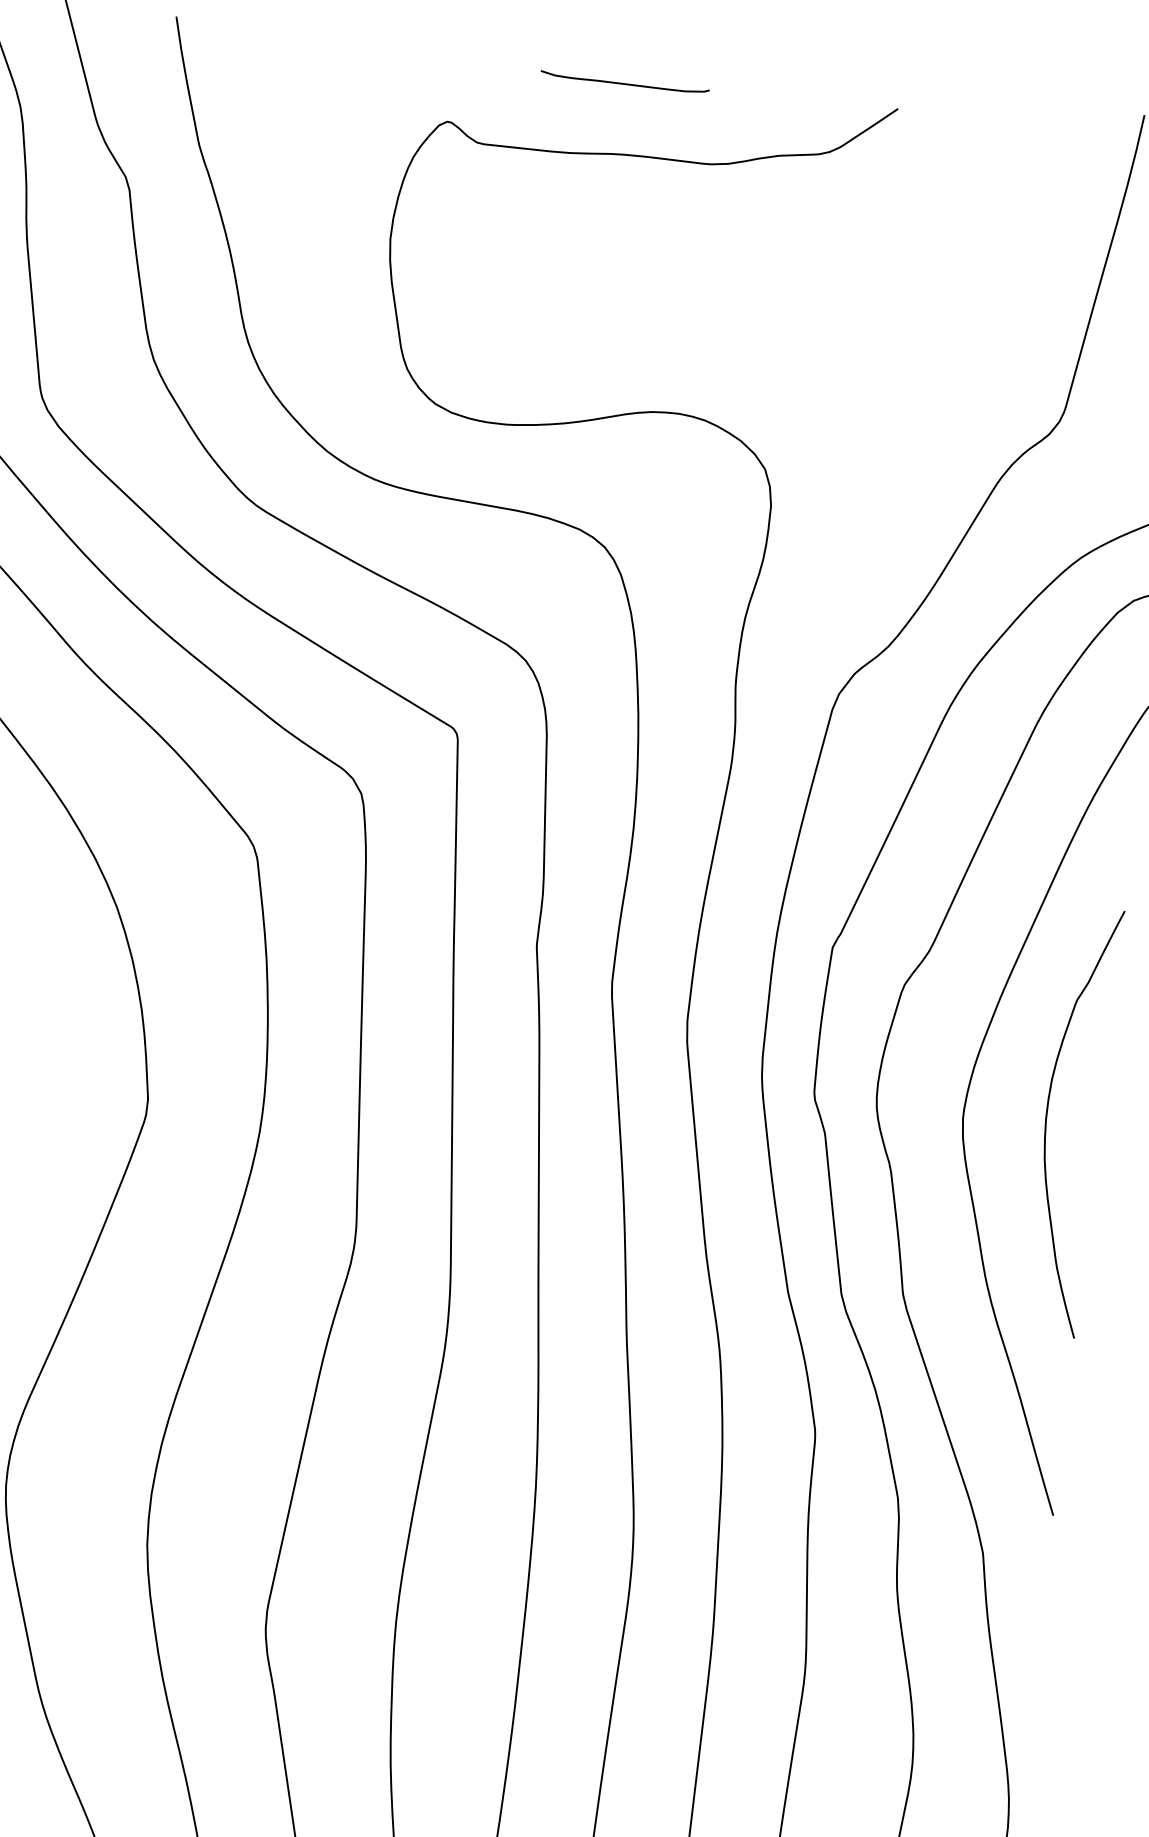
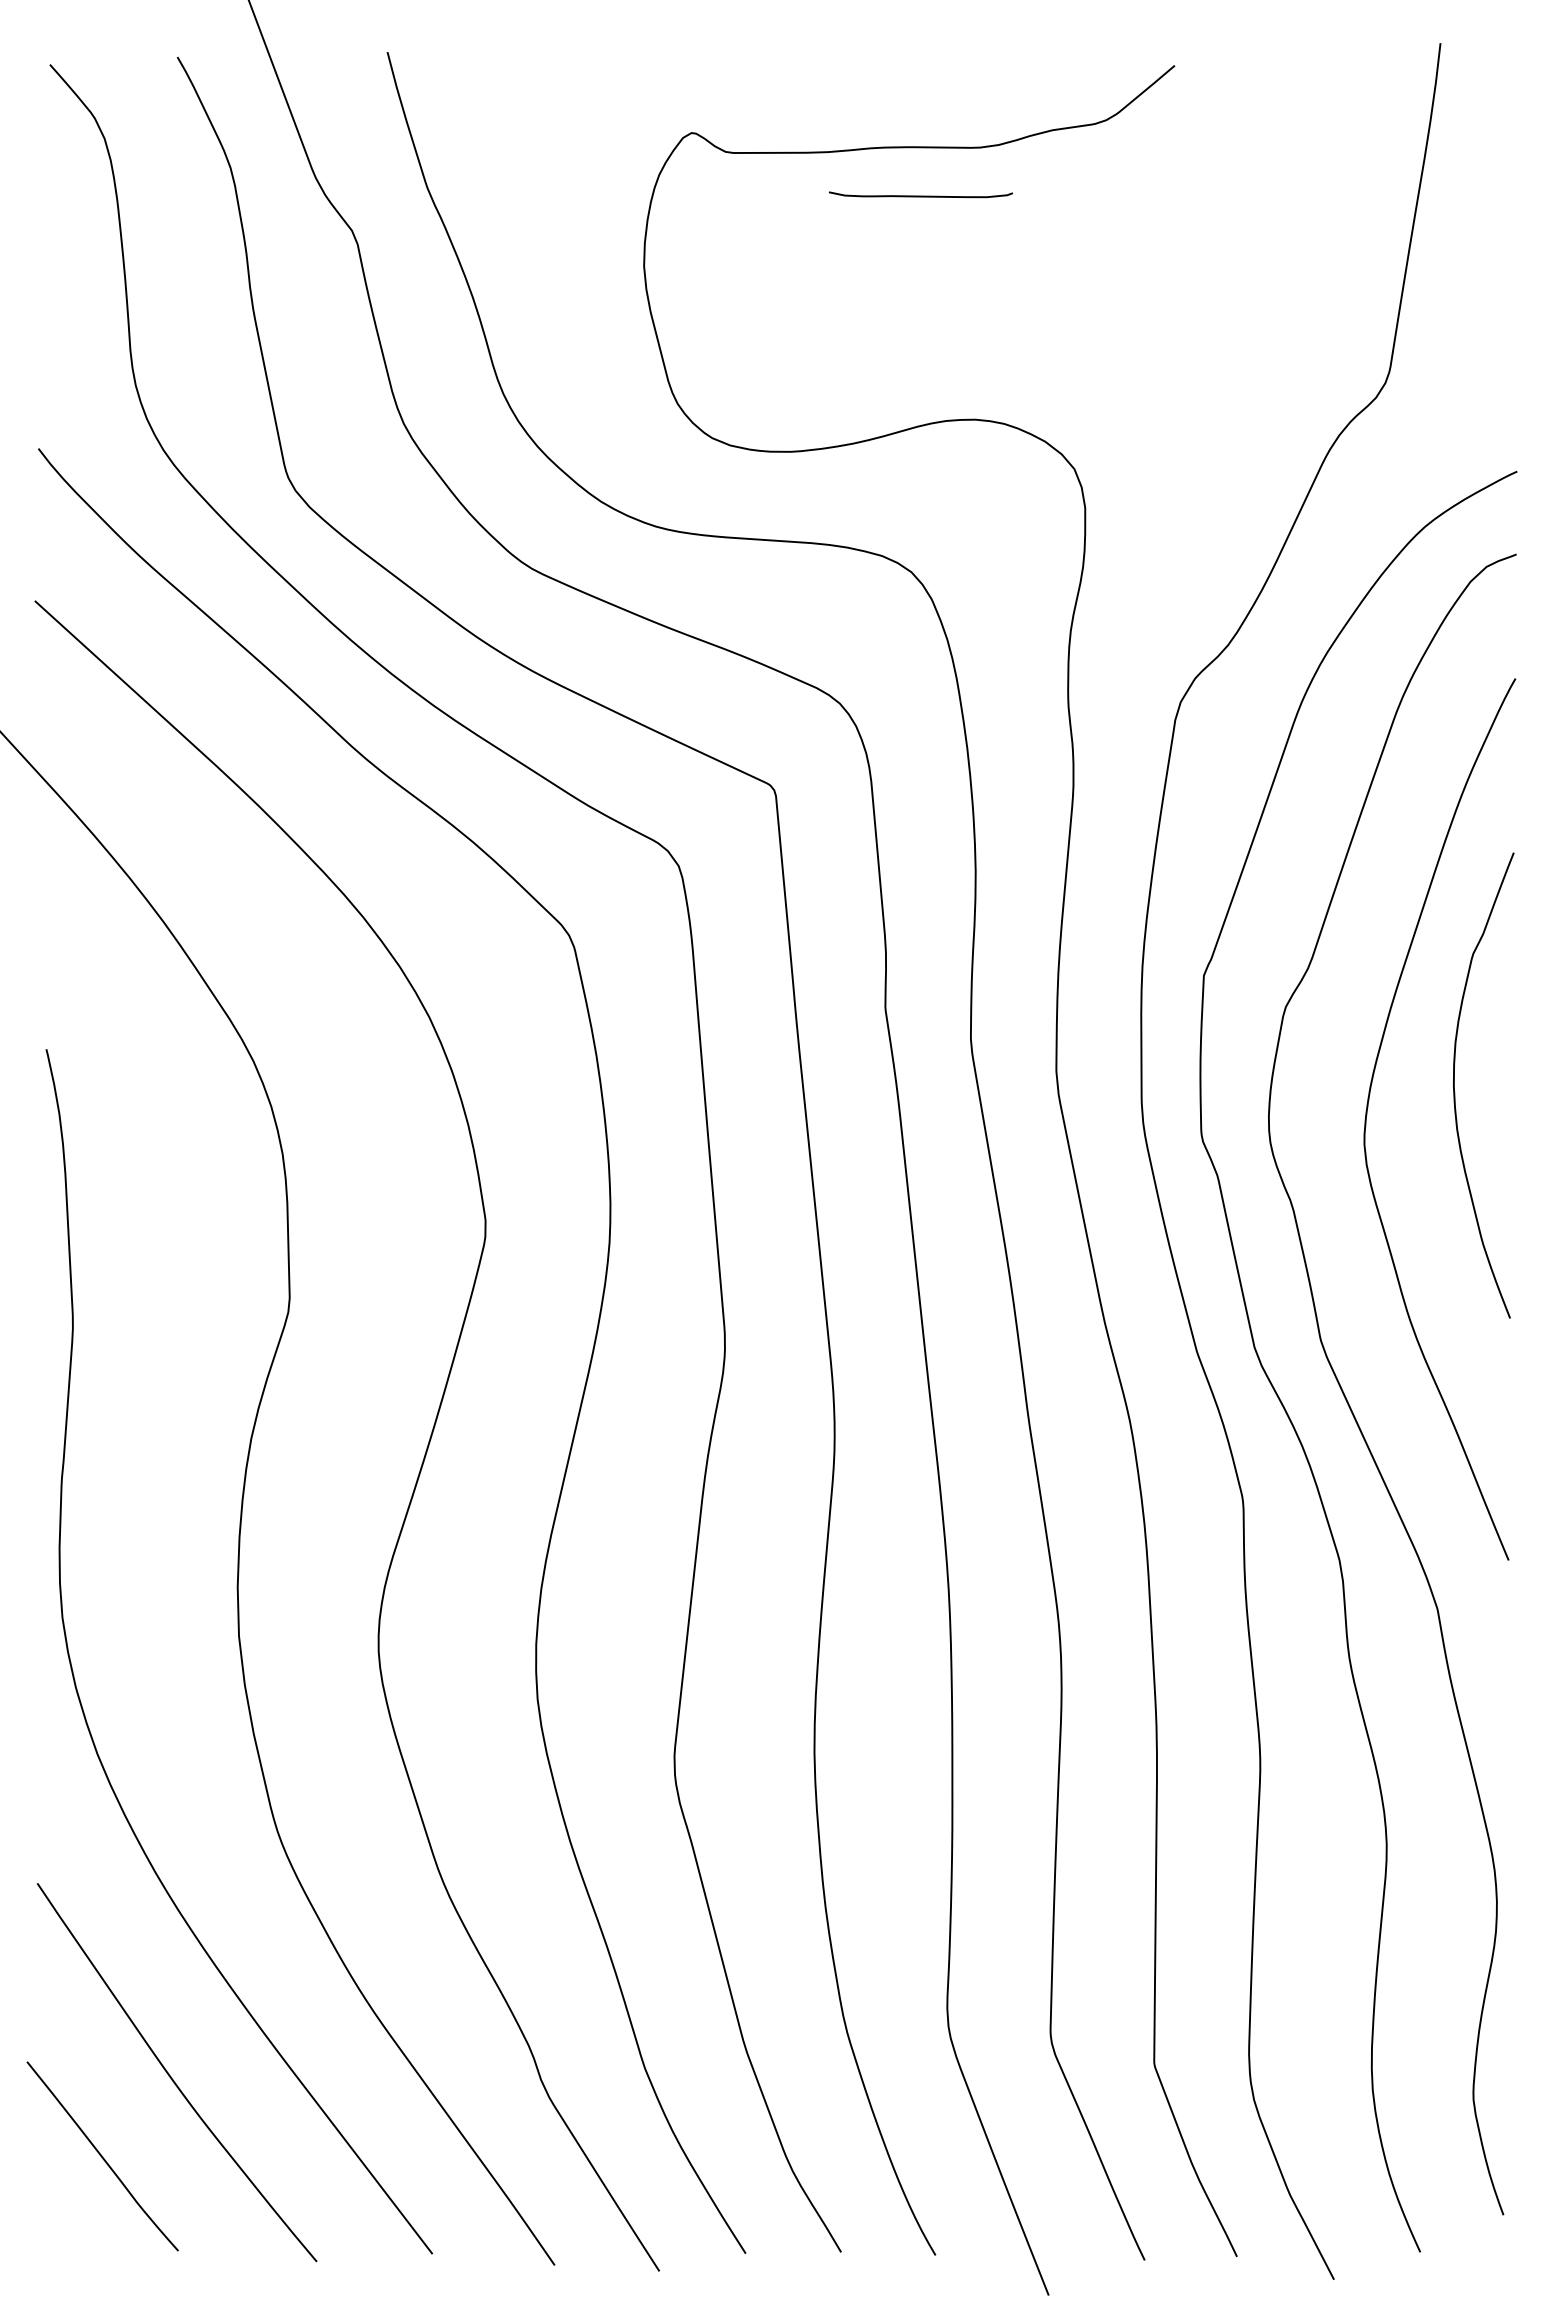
curve: (624, 83) -> (920, 195), moved
curve: (1046, 1125) -> (1455, 1092), moved

